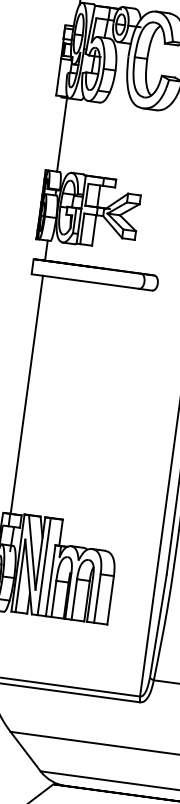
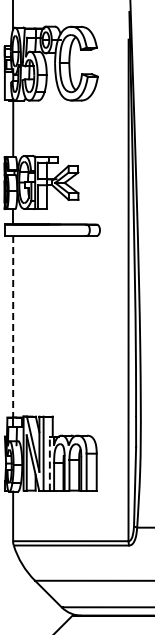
line: (27, 394) -> (13, 326), solid -> dashed
line: (50, 580) -> (49, 463), solid -> dashed

